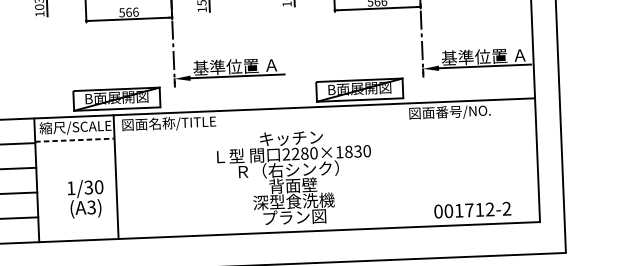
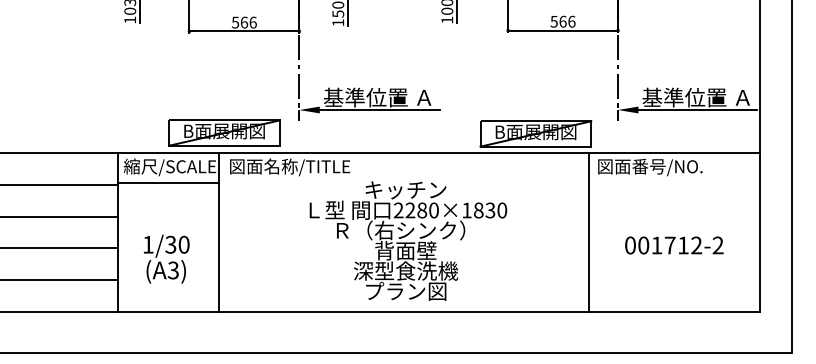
line: (74, 140) -> (168, 183), dashed -> solid
line: (403, 165) -> (588, 232), added
text: (295, 177) -> (408, 240), moved
text: (85, 198) -> (166, 258), moved
text: (472, 210) -> (674, 245), moved

